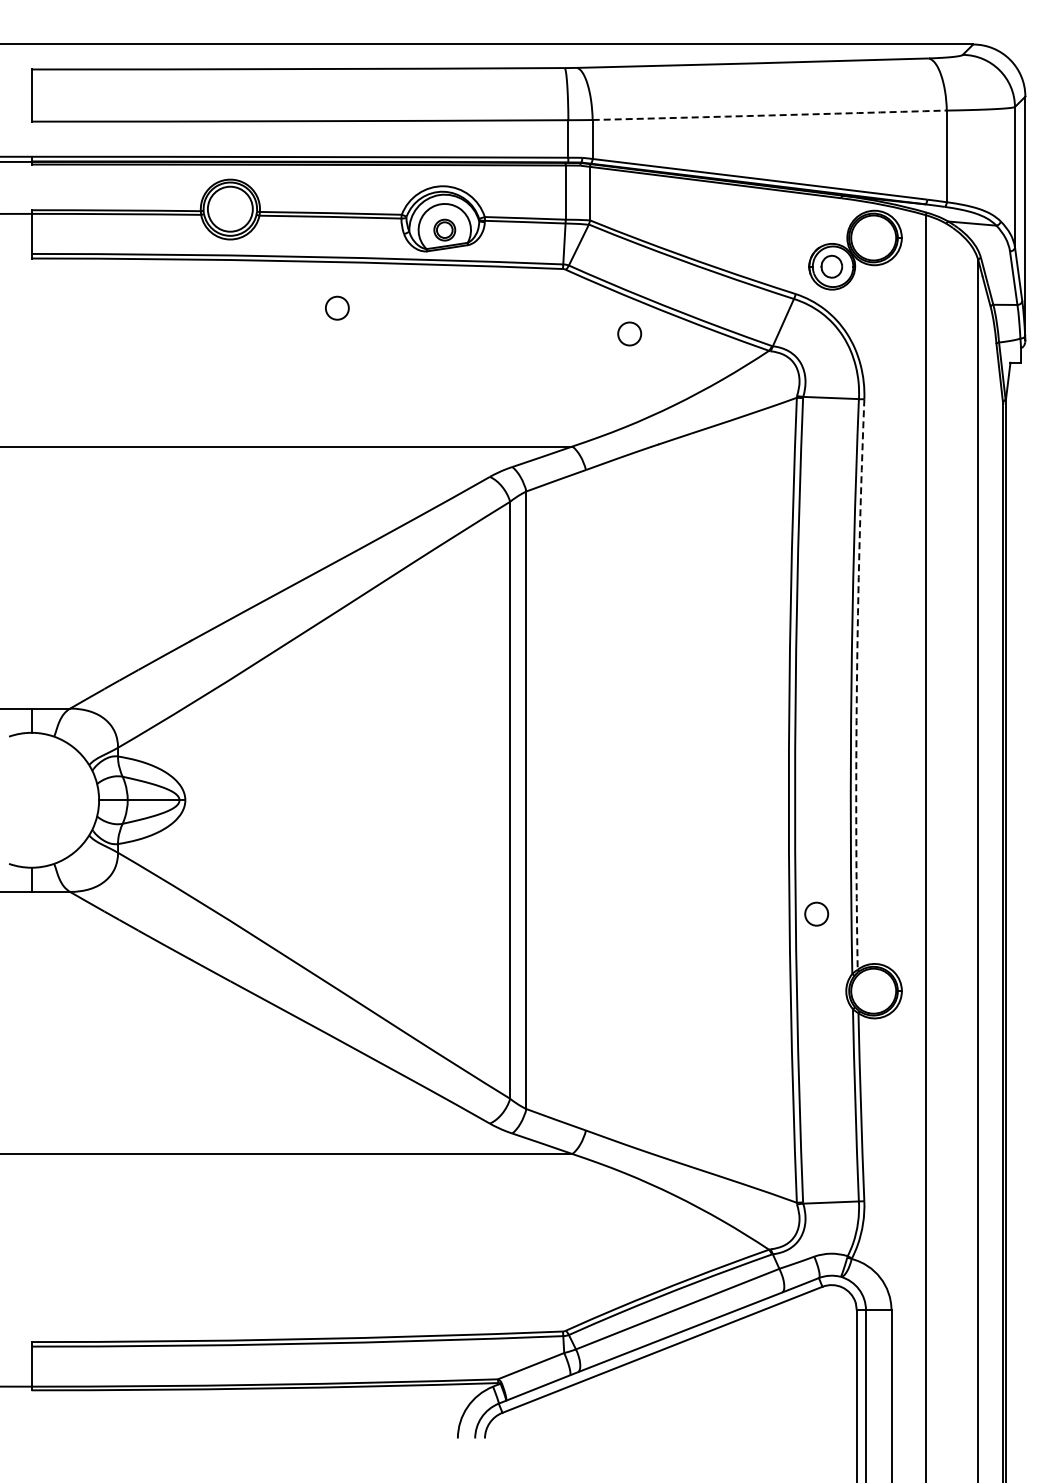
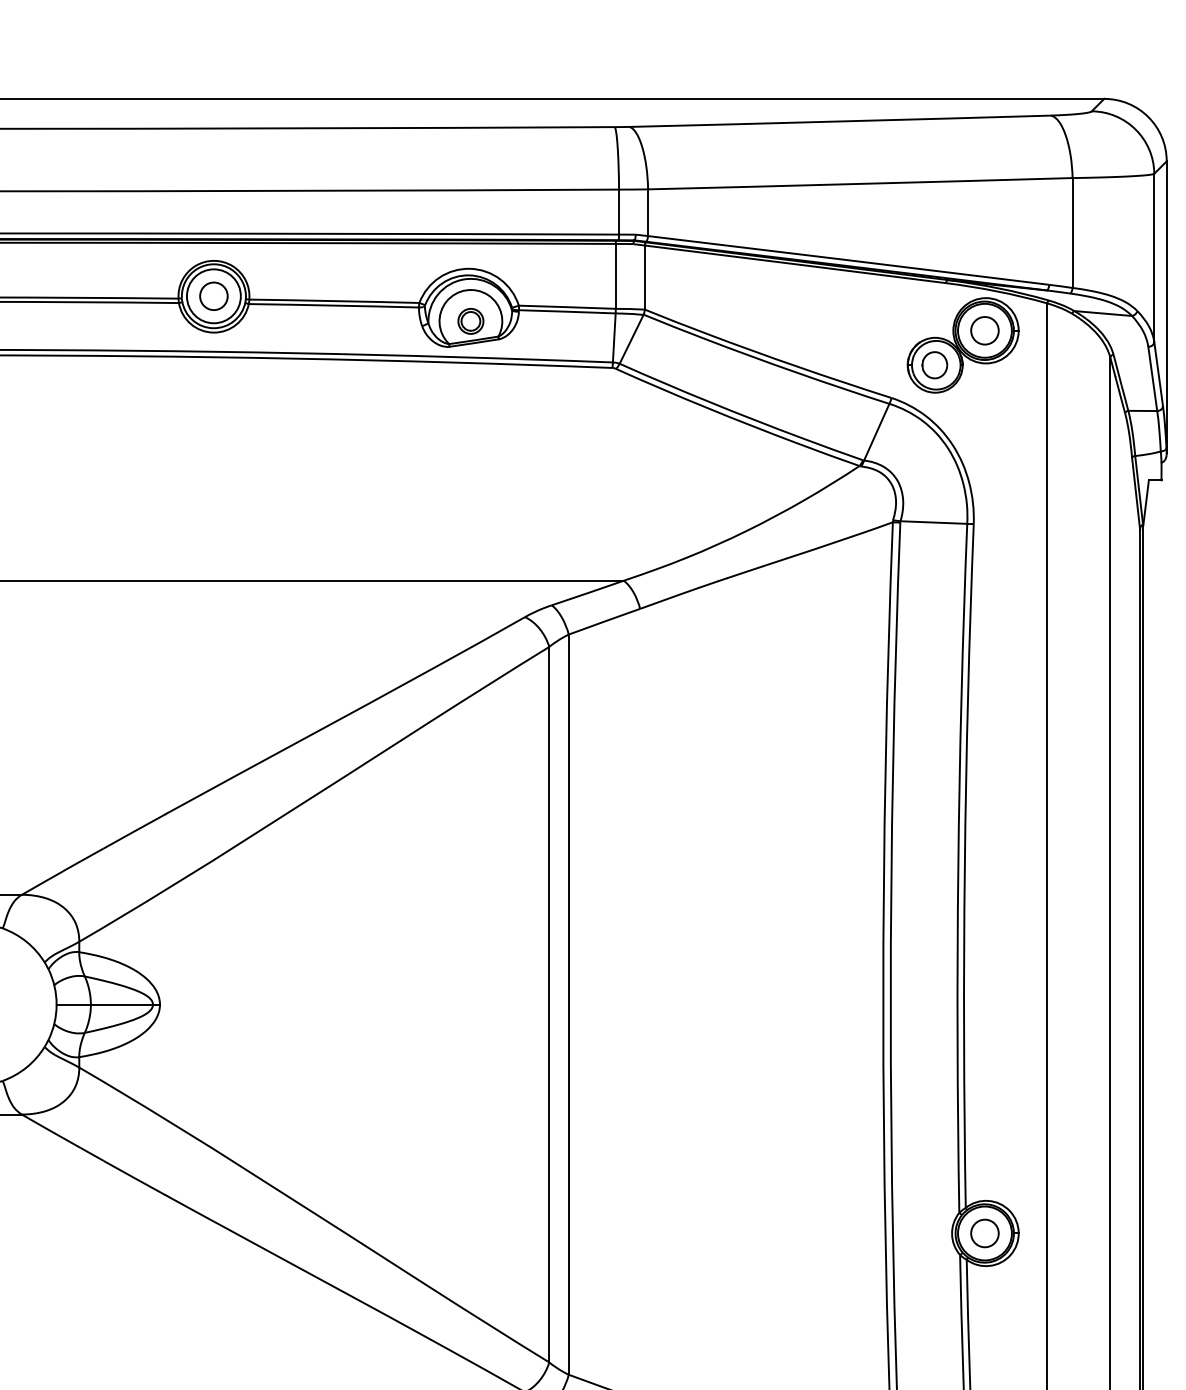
arc: (769, 115) -> (860, 183), dashed -> solid
circle: (337, 307) -> (214, 295), moved
circle: (629, 333) -> (984, 330), moved
arc: (856, 684) -> (964, 865), dashed -> solid
circle: (816, 913) -> (984, 1232), moved

